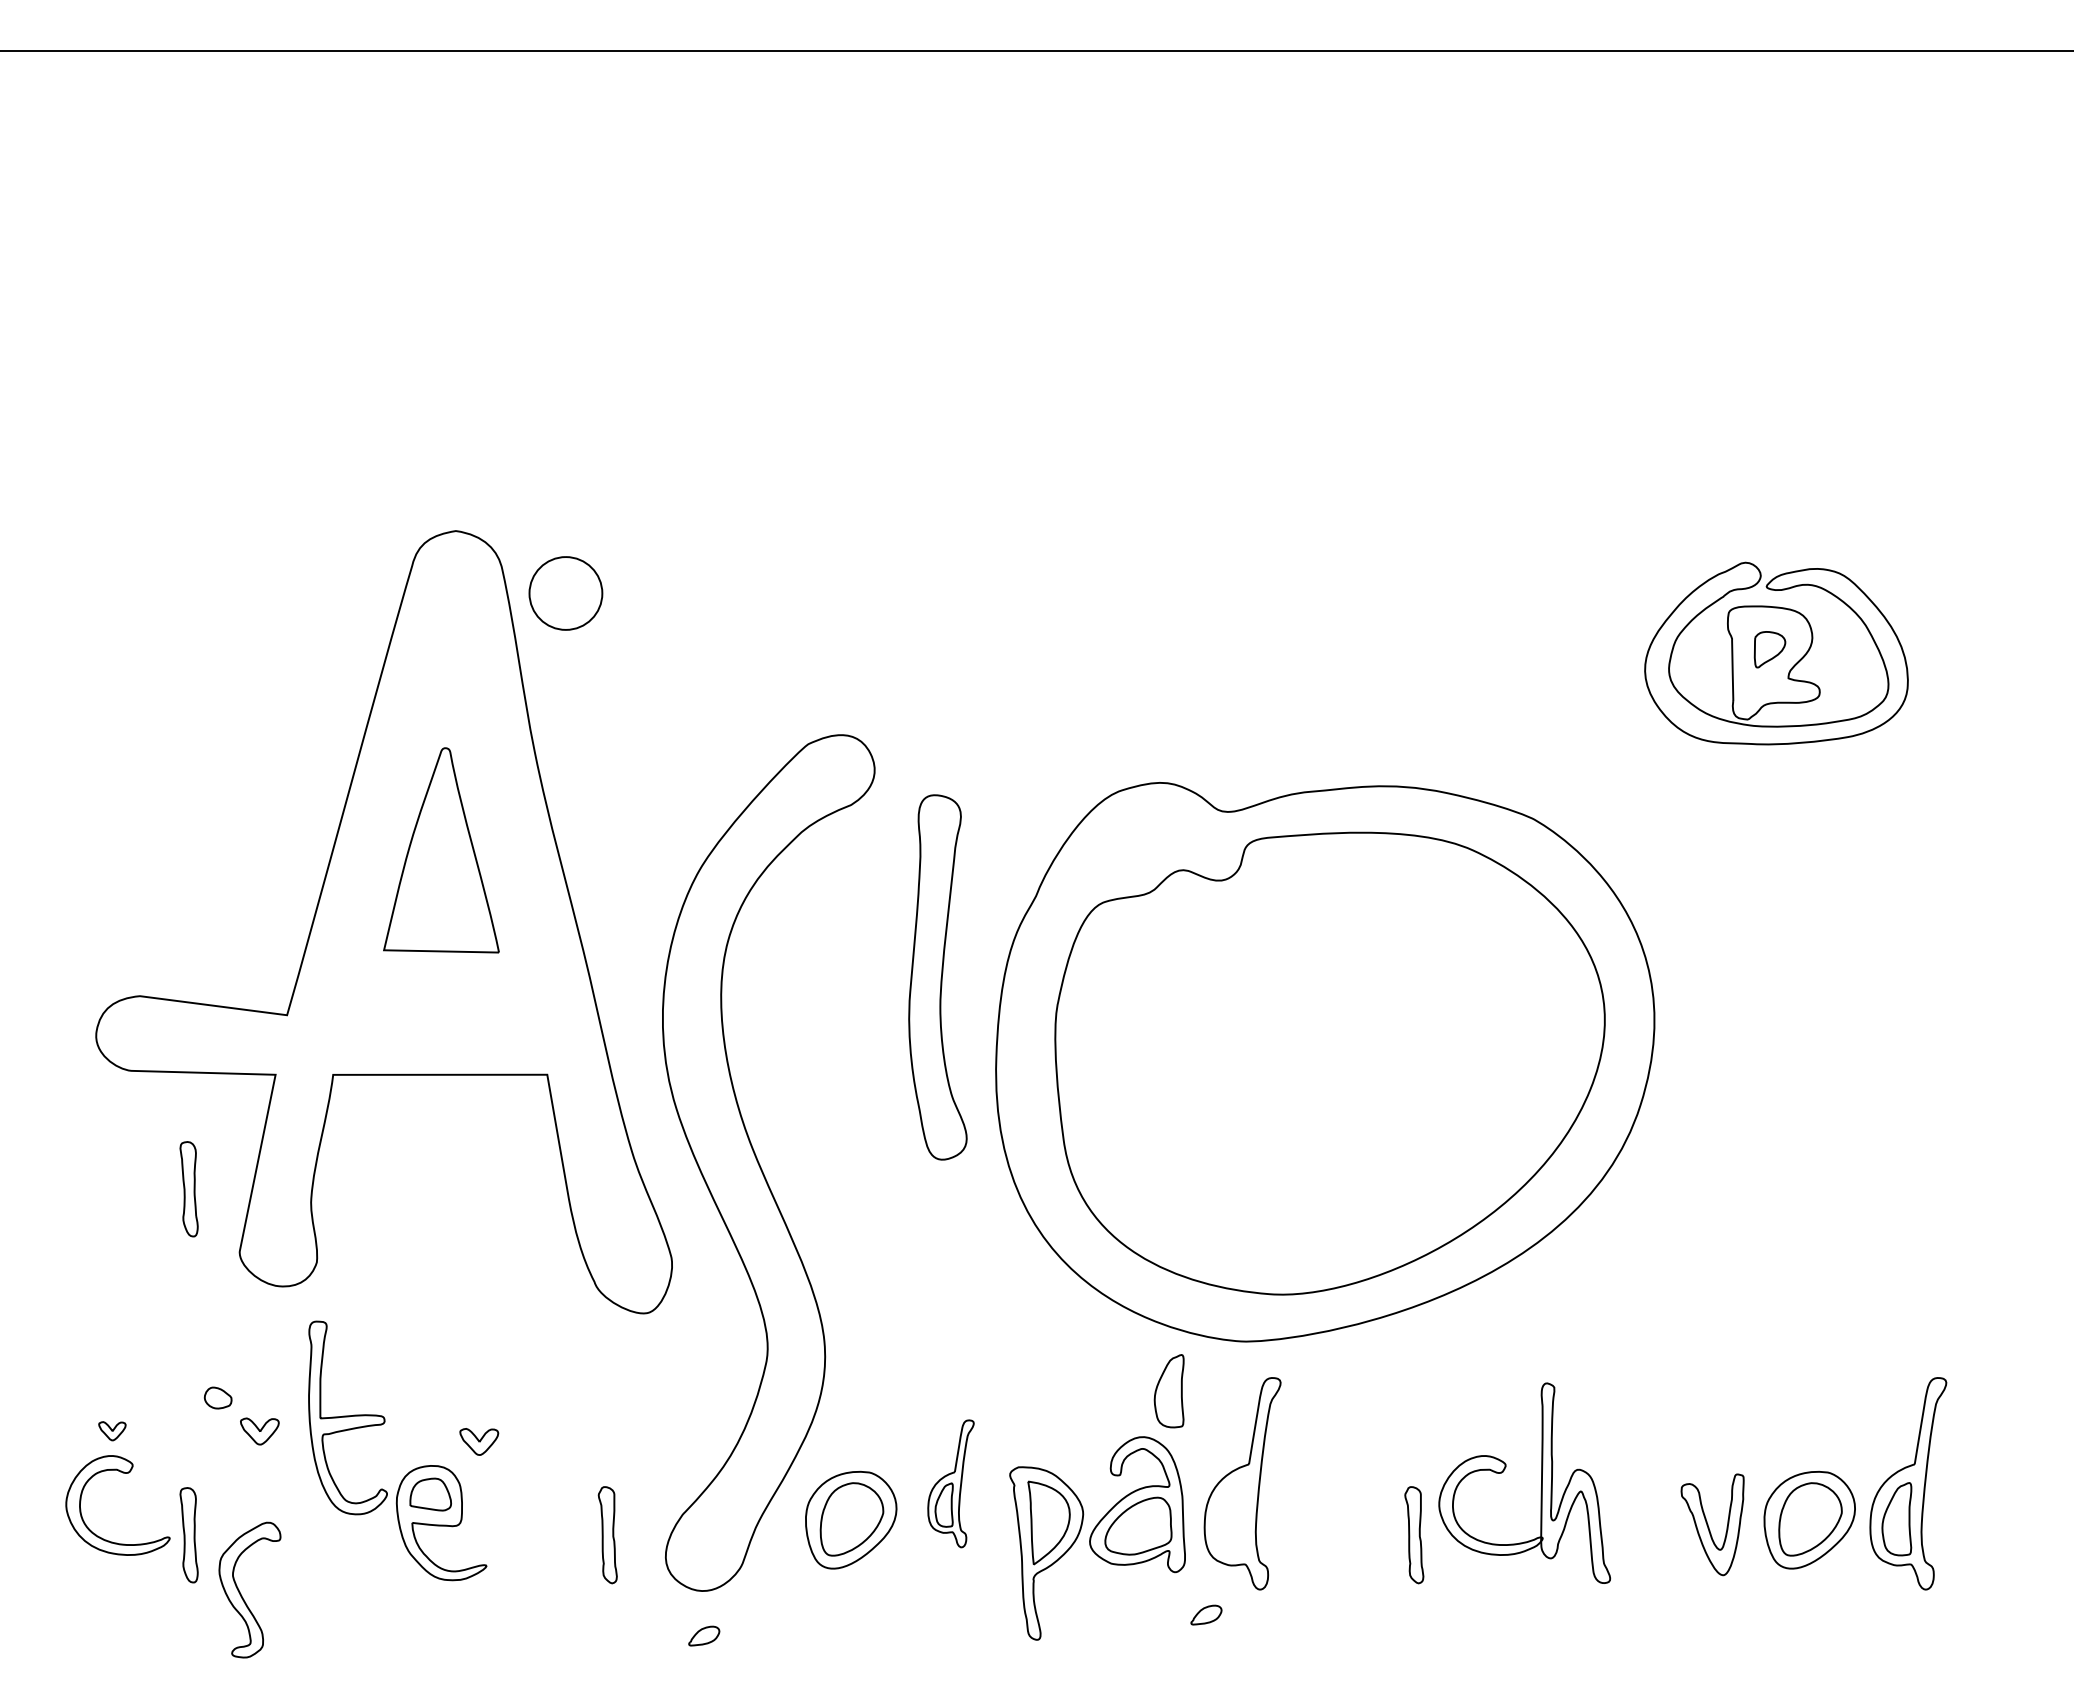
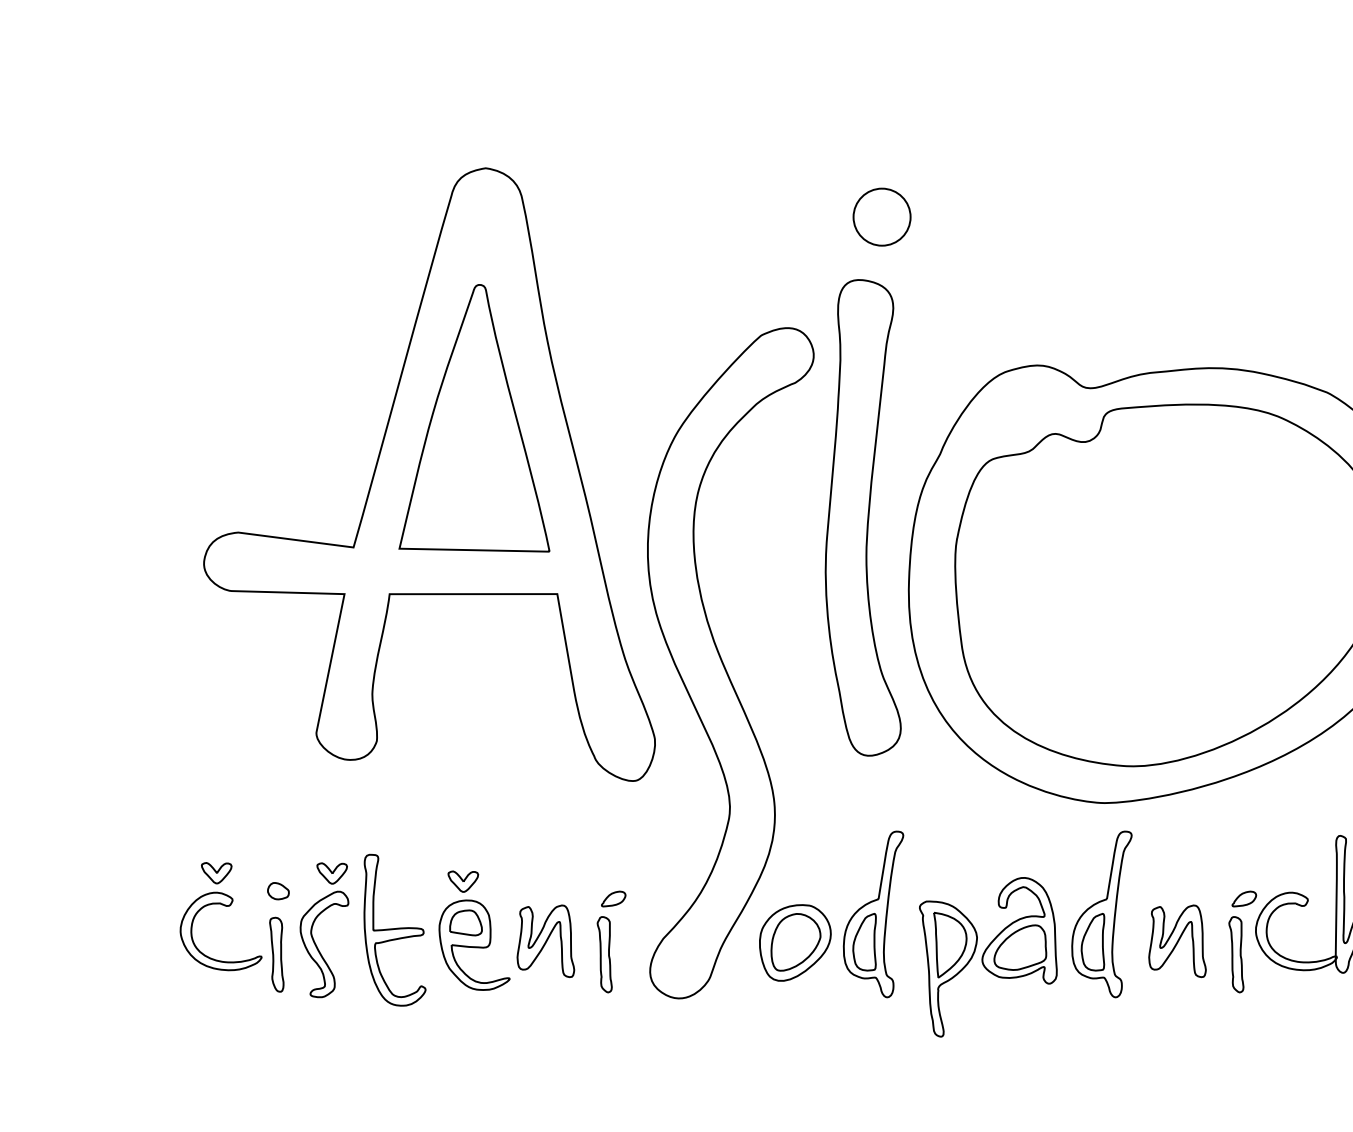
part: (565, 593) -> (881, 217), moved
part: (441, 850) -> (474, 418), size x1.67
part: (937, 977) -> (862, 517), size x1.67
part: (188, 1189) -> (276, 683), removed
part: (1168, 1391) -> (1092, 942), moved
part: (217, 1397) -> (277, 890), moved
part: (347, 1417) -> (394, 929), moved
part: (112, 1431) -> (216, 873), size x1.43
part: (479, 1441) -> (463, 881), moved
part: (950, 1483) -> (873, 914), size x1.67
part: (532, 1517) -> (545, 940), added
part: (1339, 1517) -> (1177, 940), added
part: (241, 1593) -> (317, 947), moved
part: (1206, 1614) -> (1244, 898), moved
part: (704, 1635) -> (613, 898), moved

